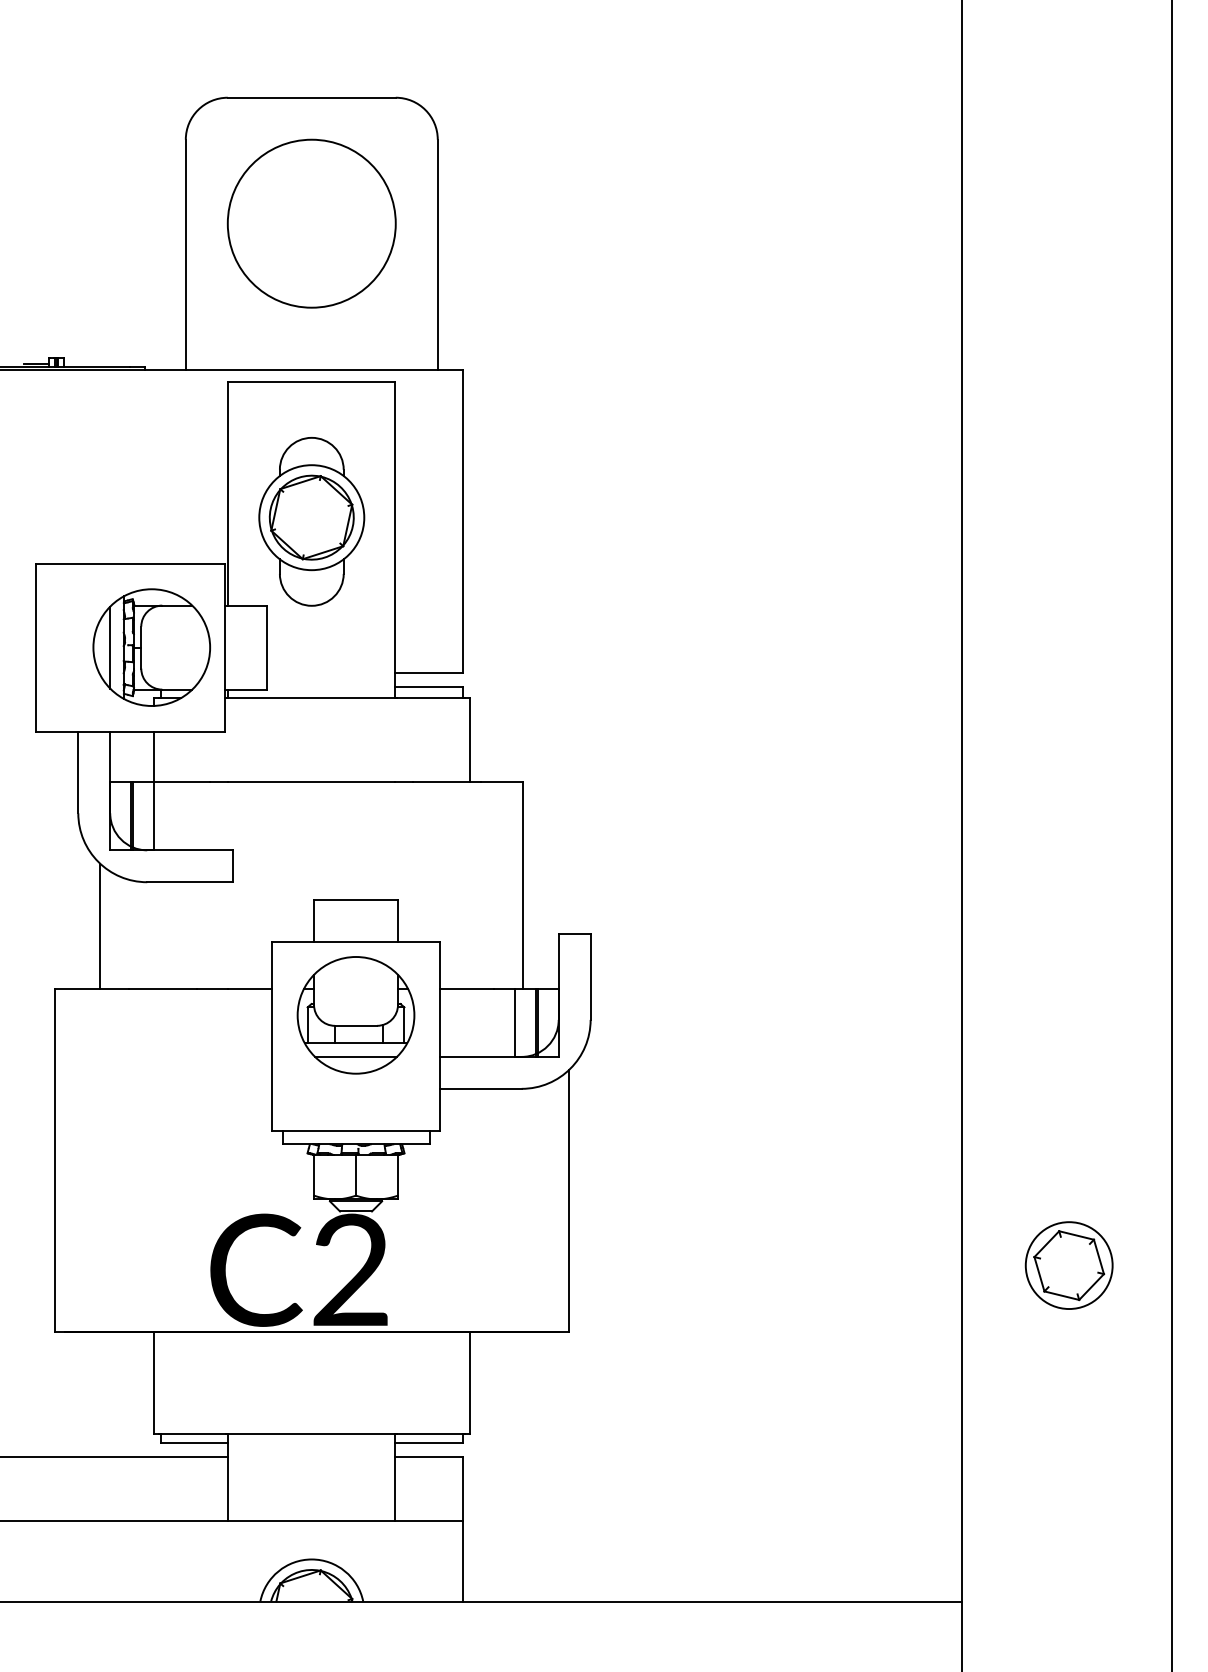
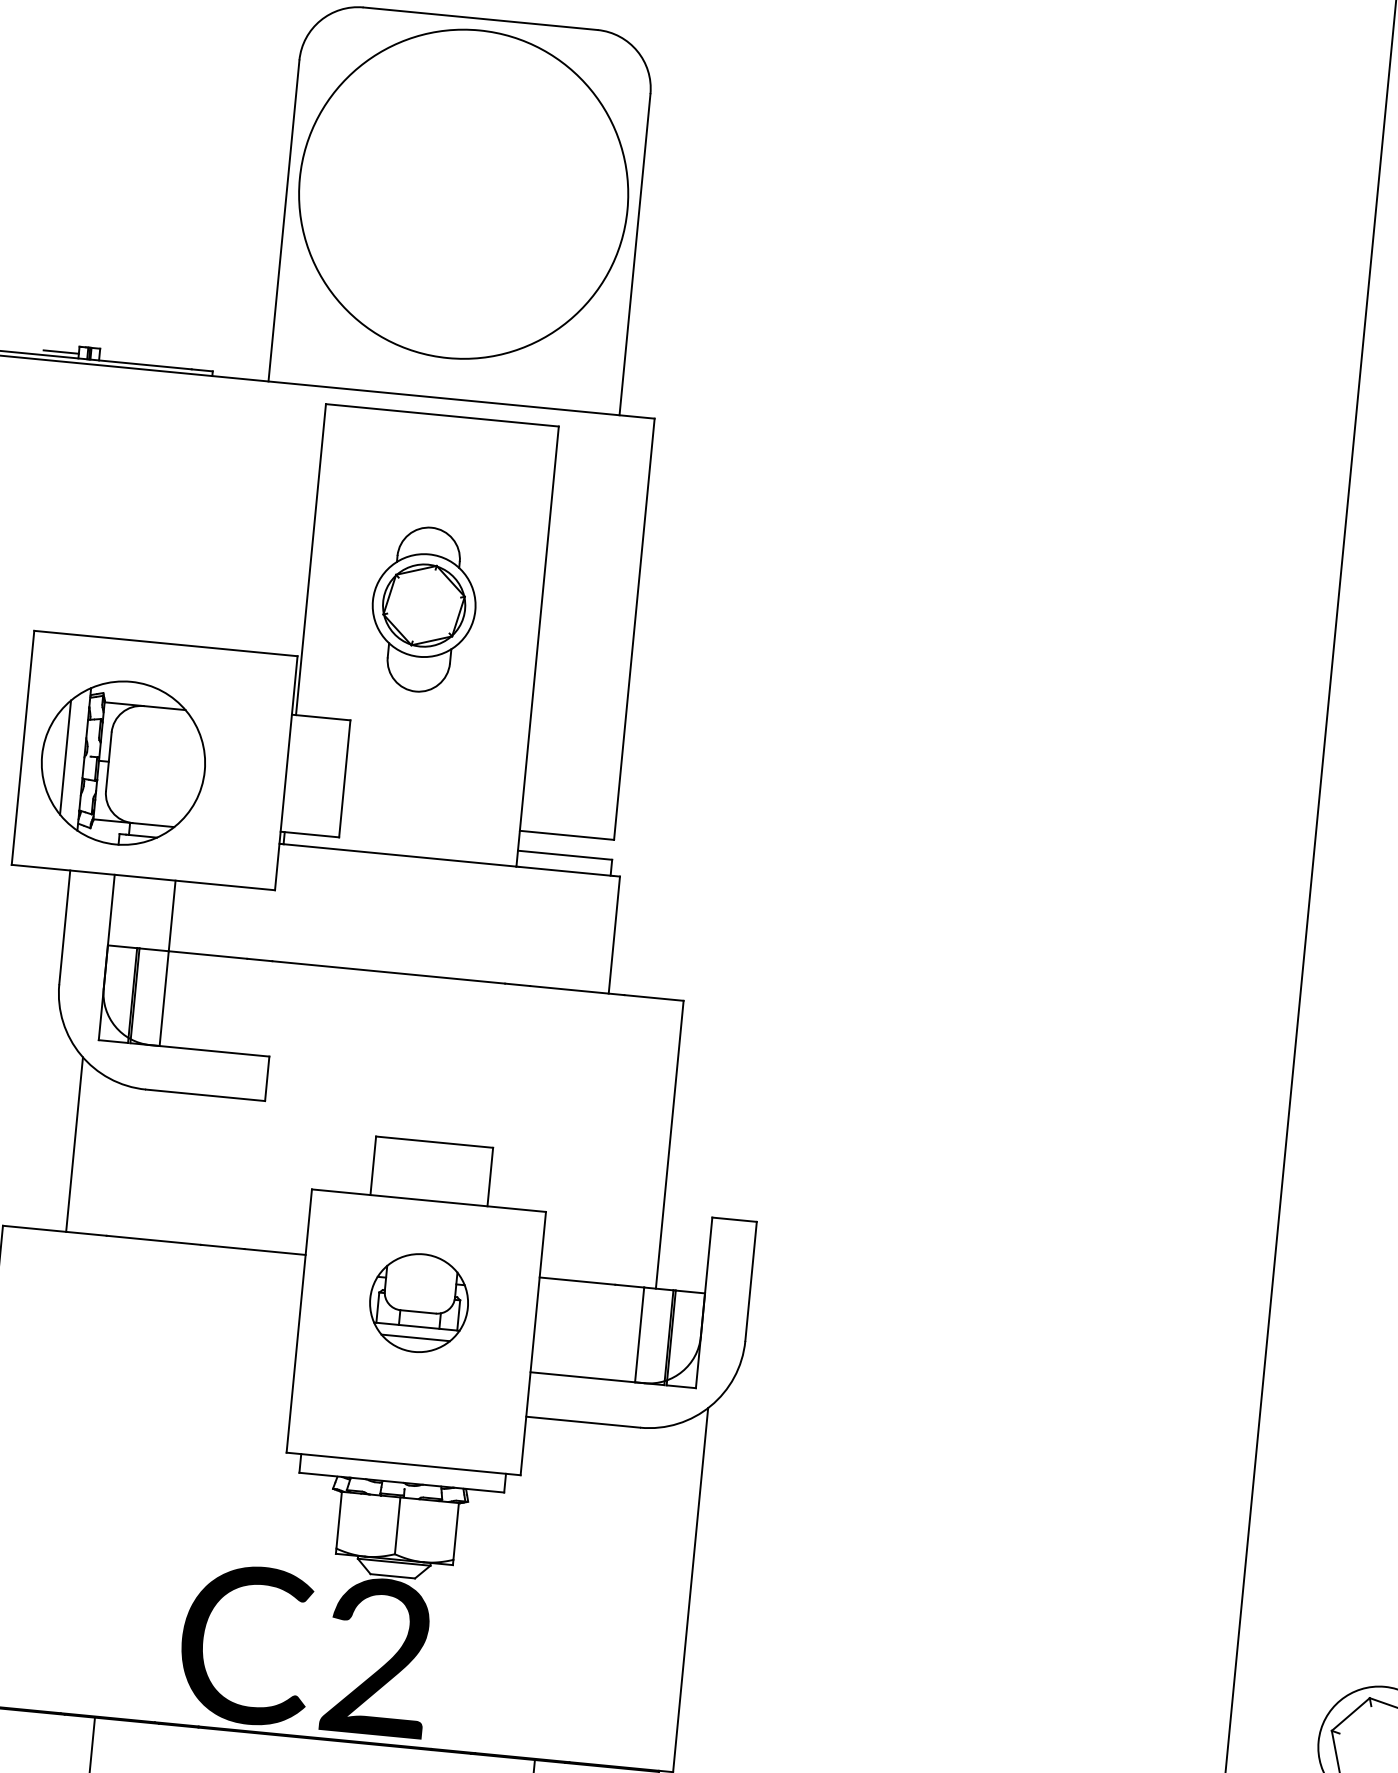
circle: (311, 223) -> (463, 193), size x1.4
part: (311, 521) -> (423, 609), size x0.7
part: (151, 647) -> (123, 762), moved
part: (355, 1015) -> (418, 1303), size x0.6

